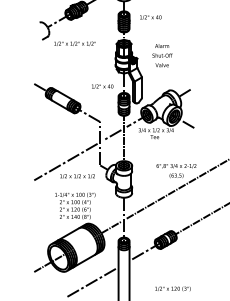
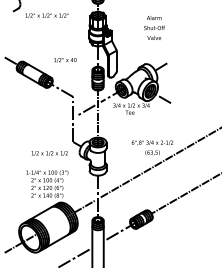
text: (162, 55) -> (154, 27), moved
text: (102, 86) -> (65, 60), moved
line: (65, 161) -> (37, 137), removed

